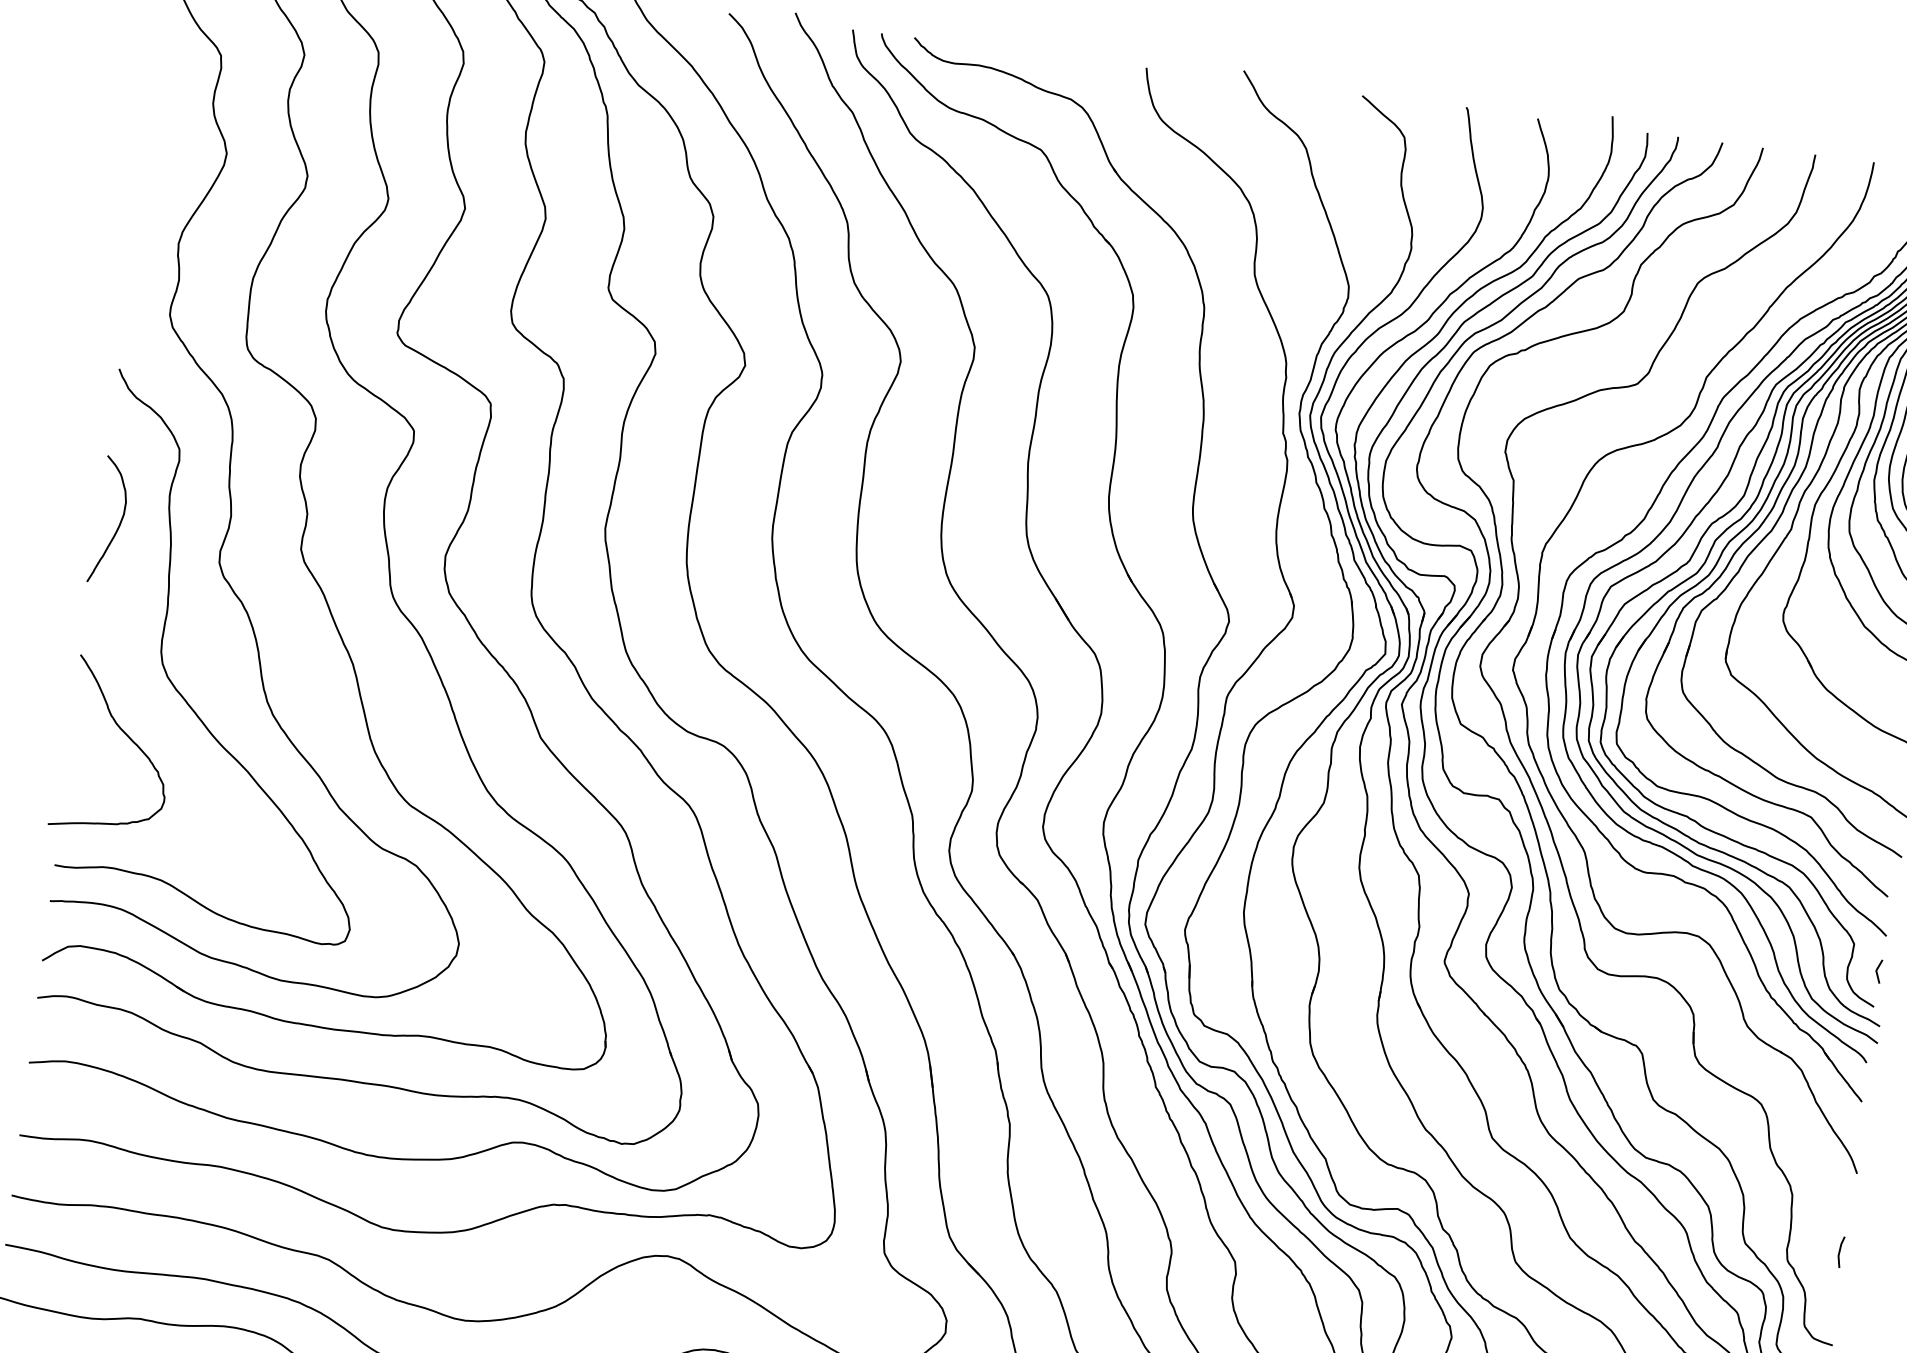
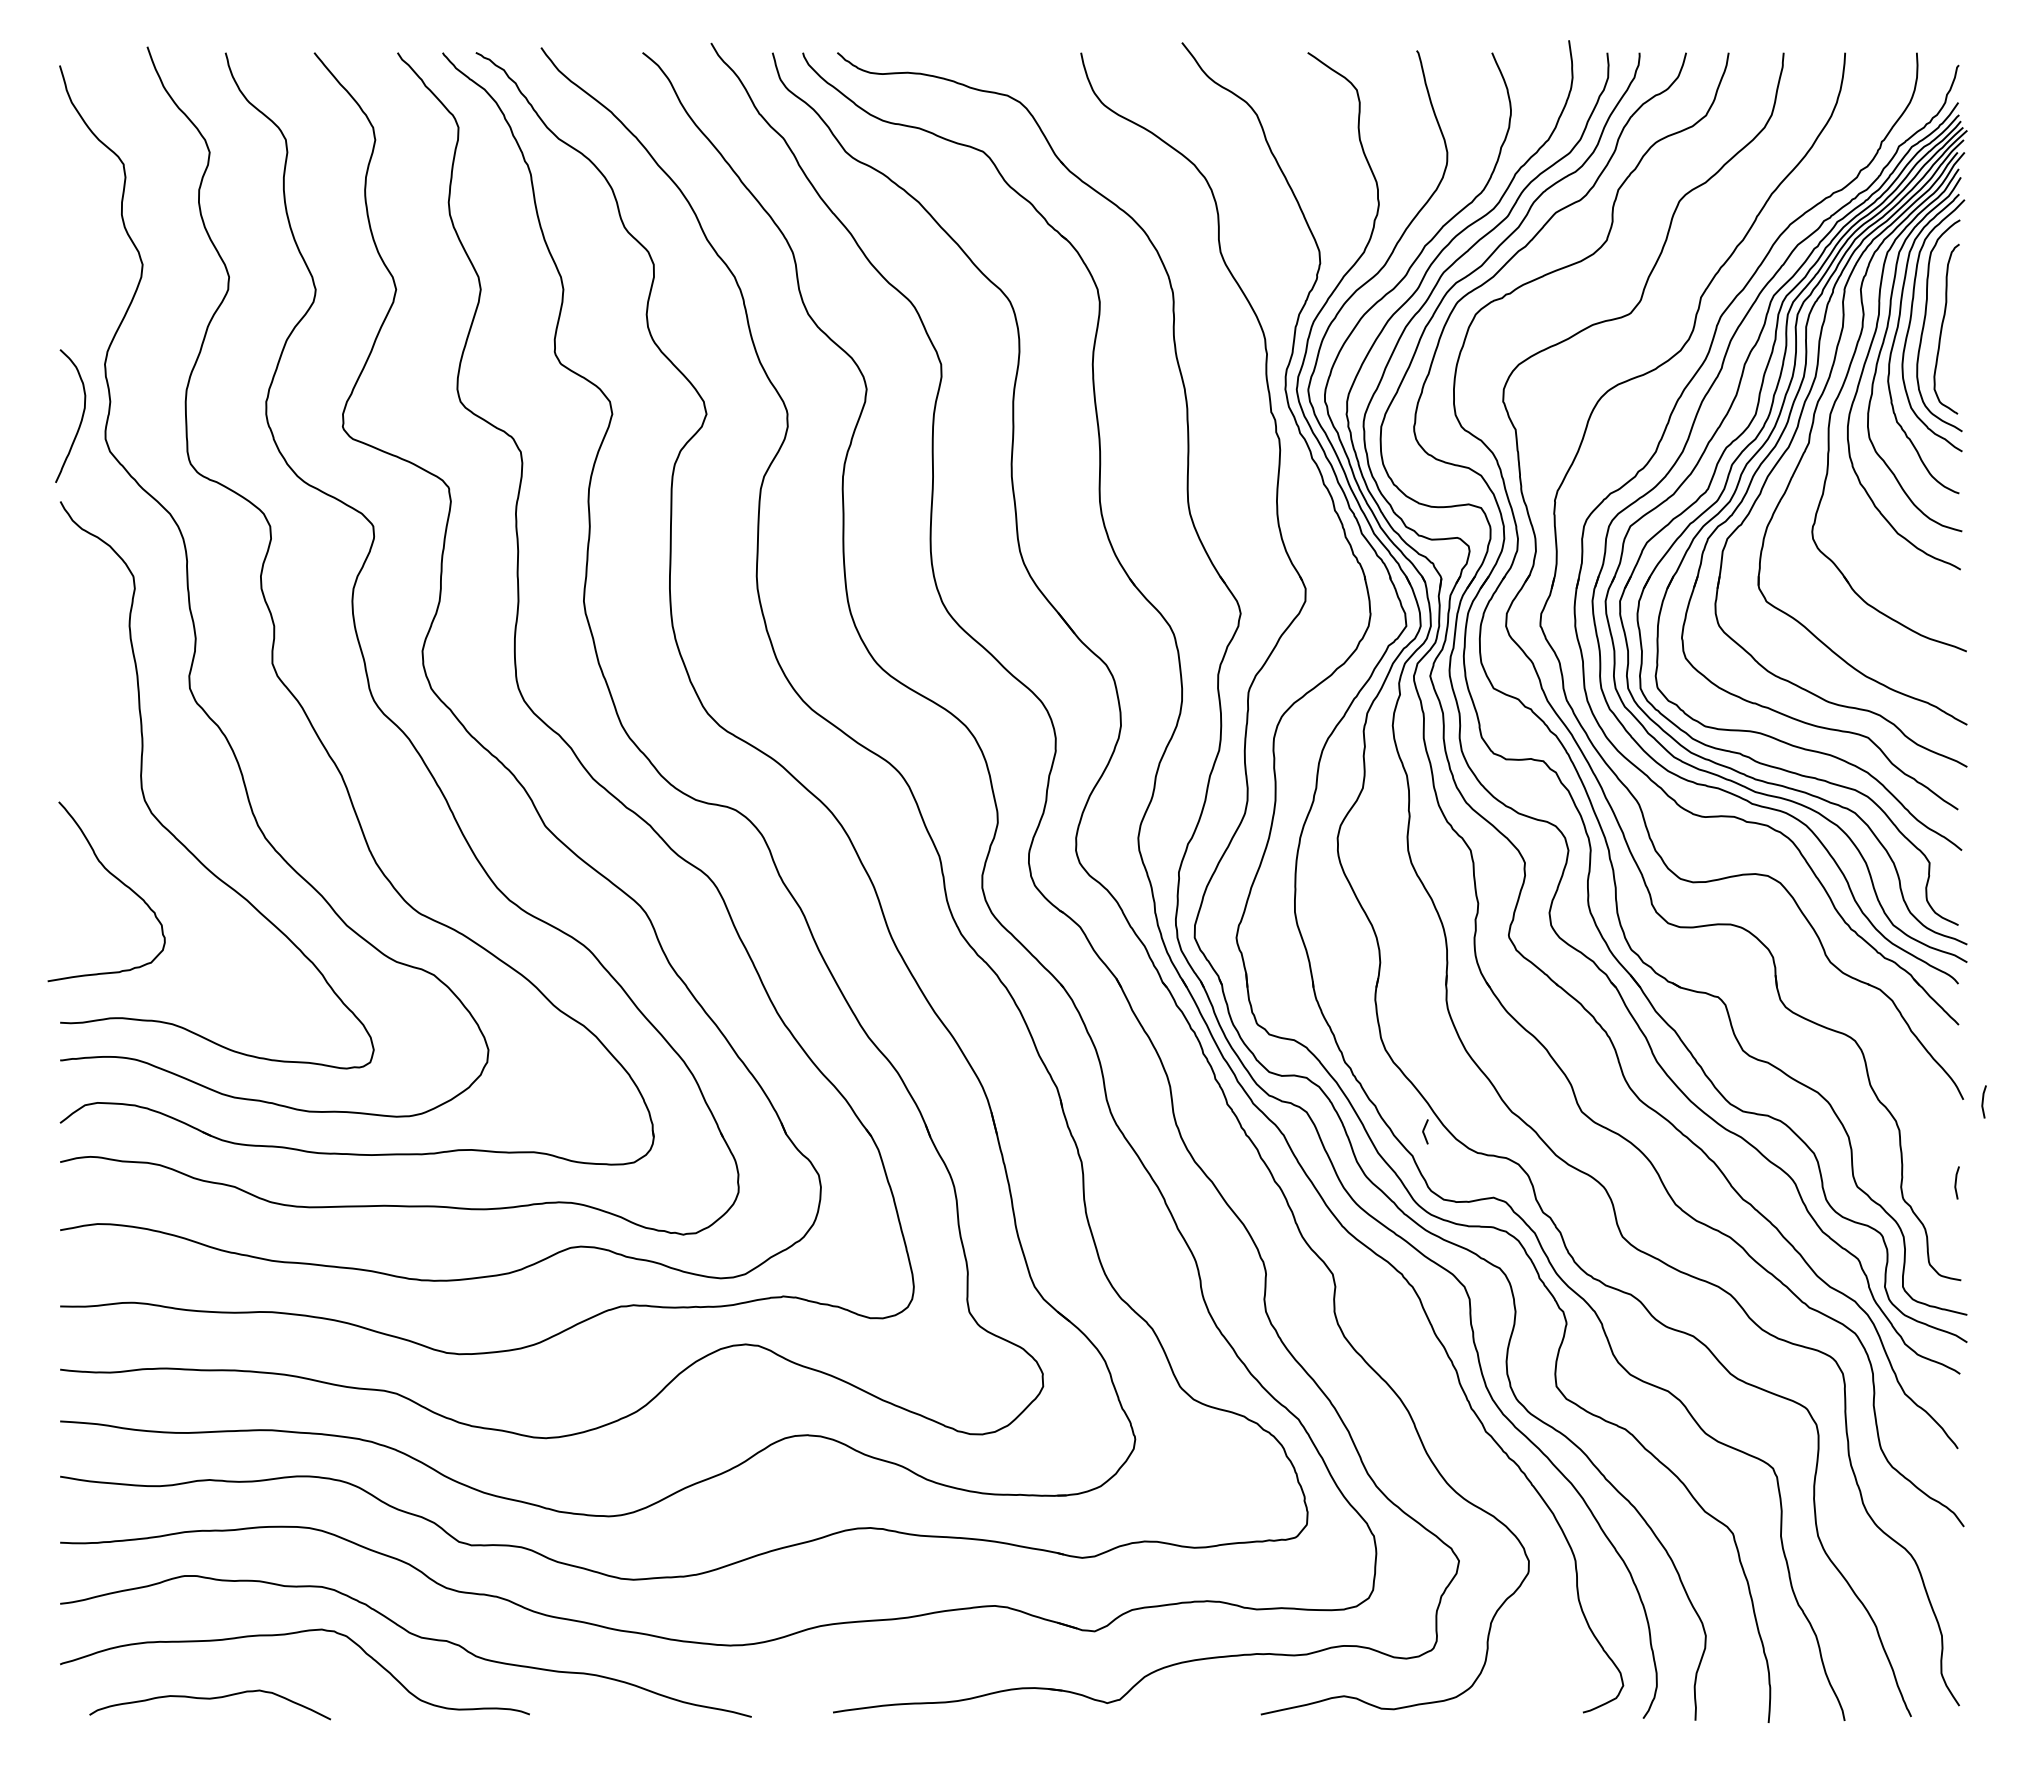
curve: (119, 521) -> (81, 416), moved
line: (1877, 970) -> (1424, 1131), moved
line: (1876, 1177) -> (1983, 1101), added

